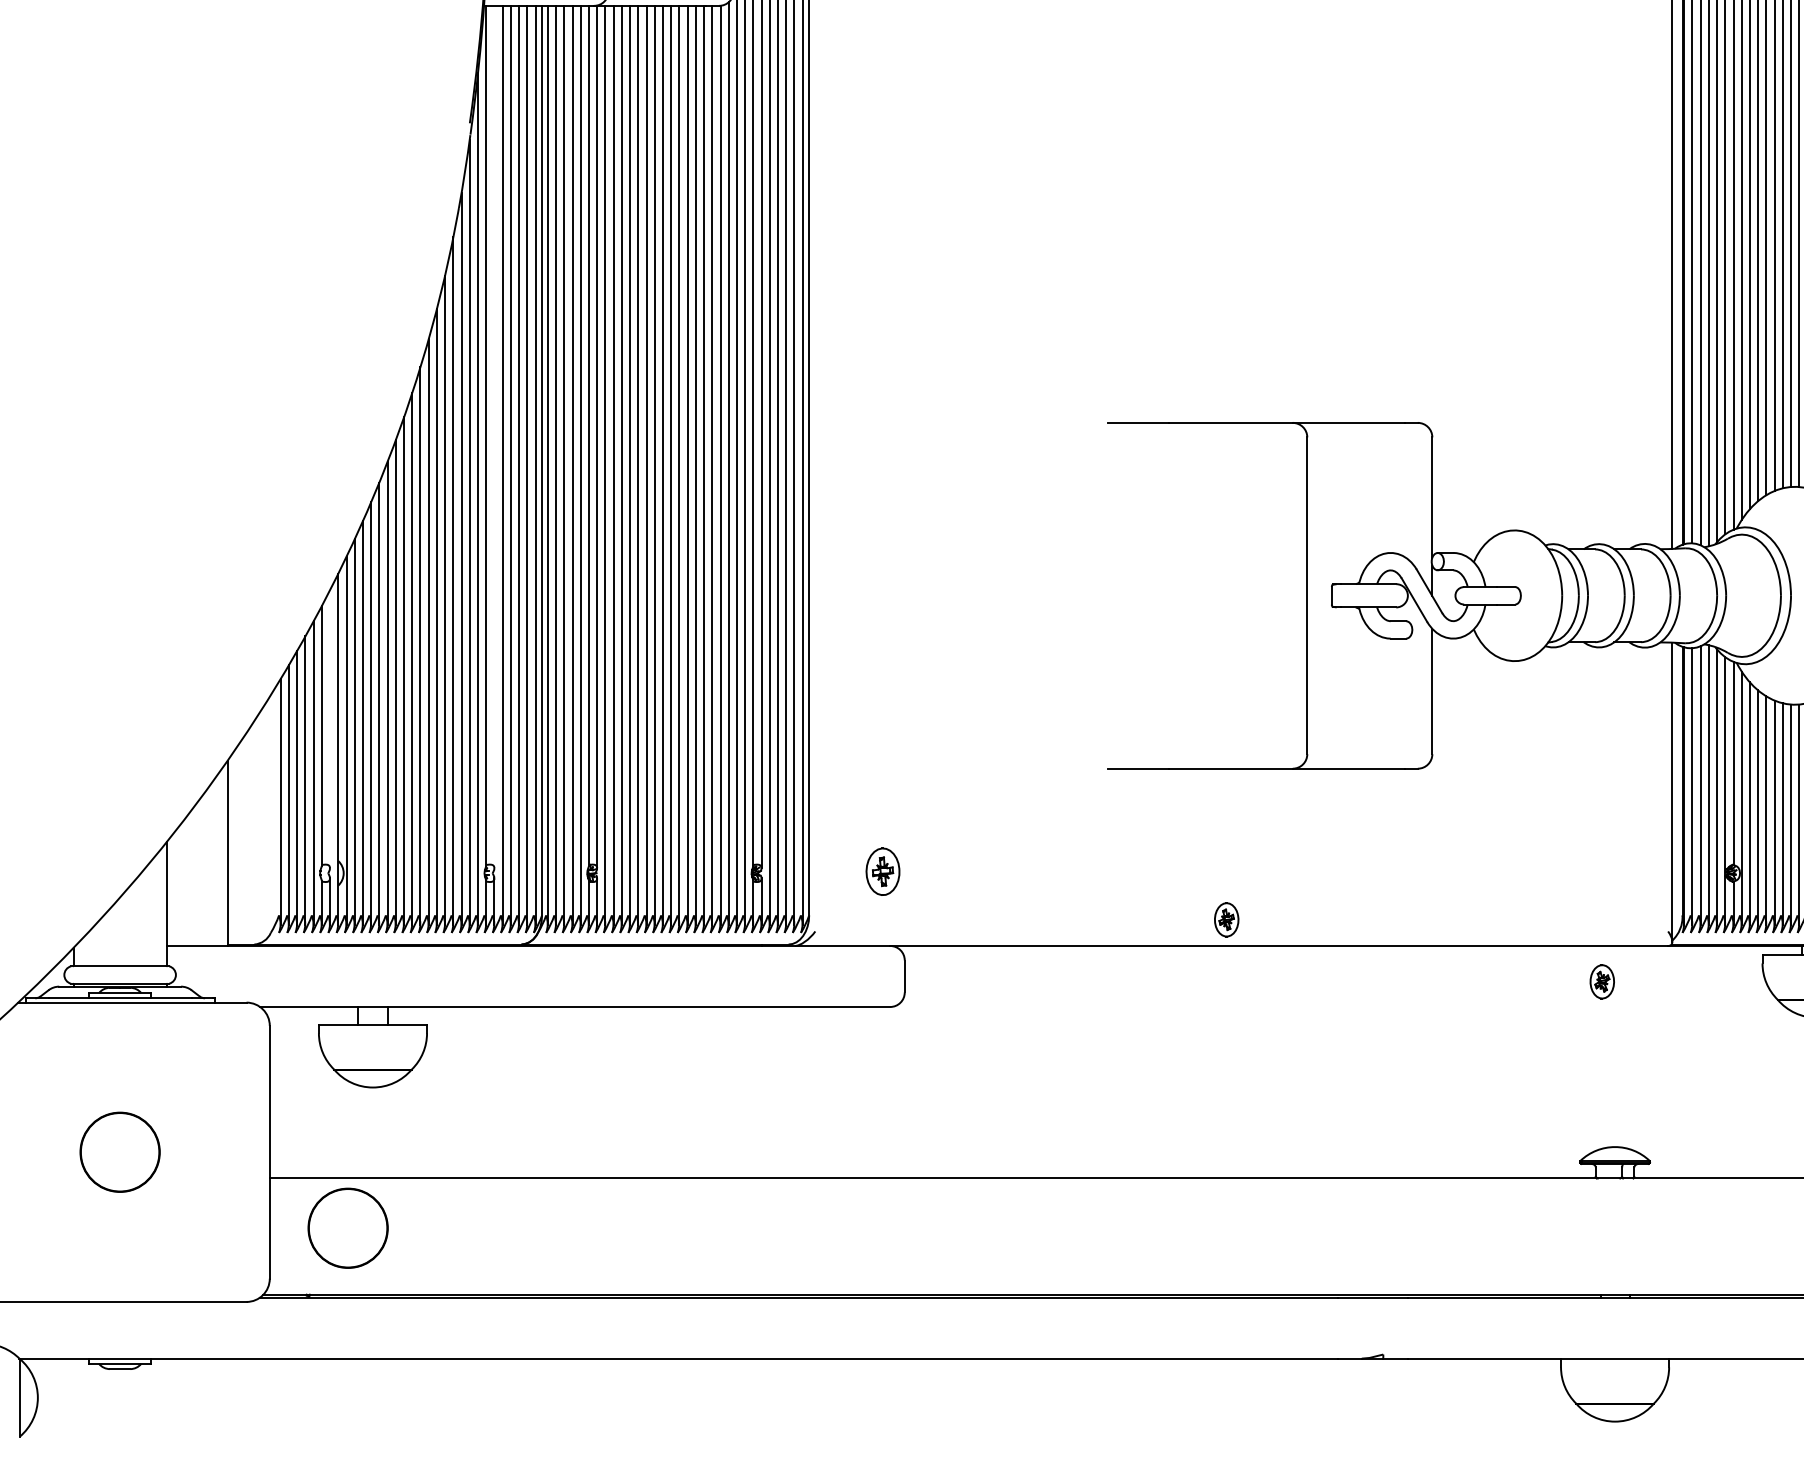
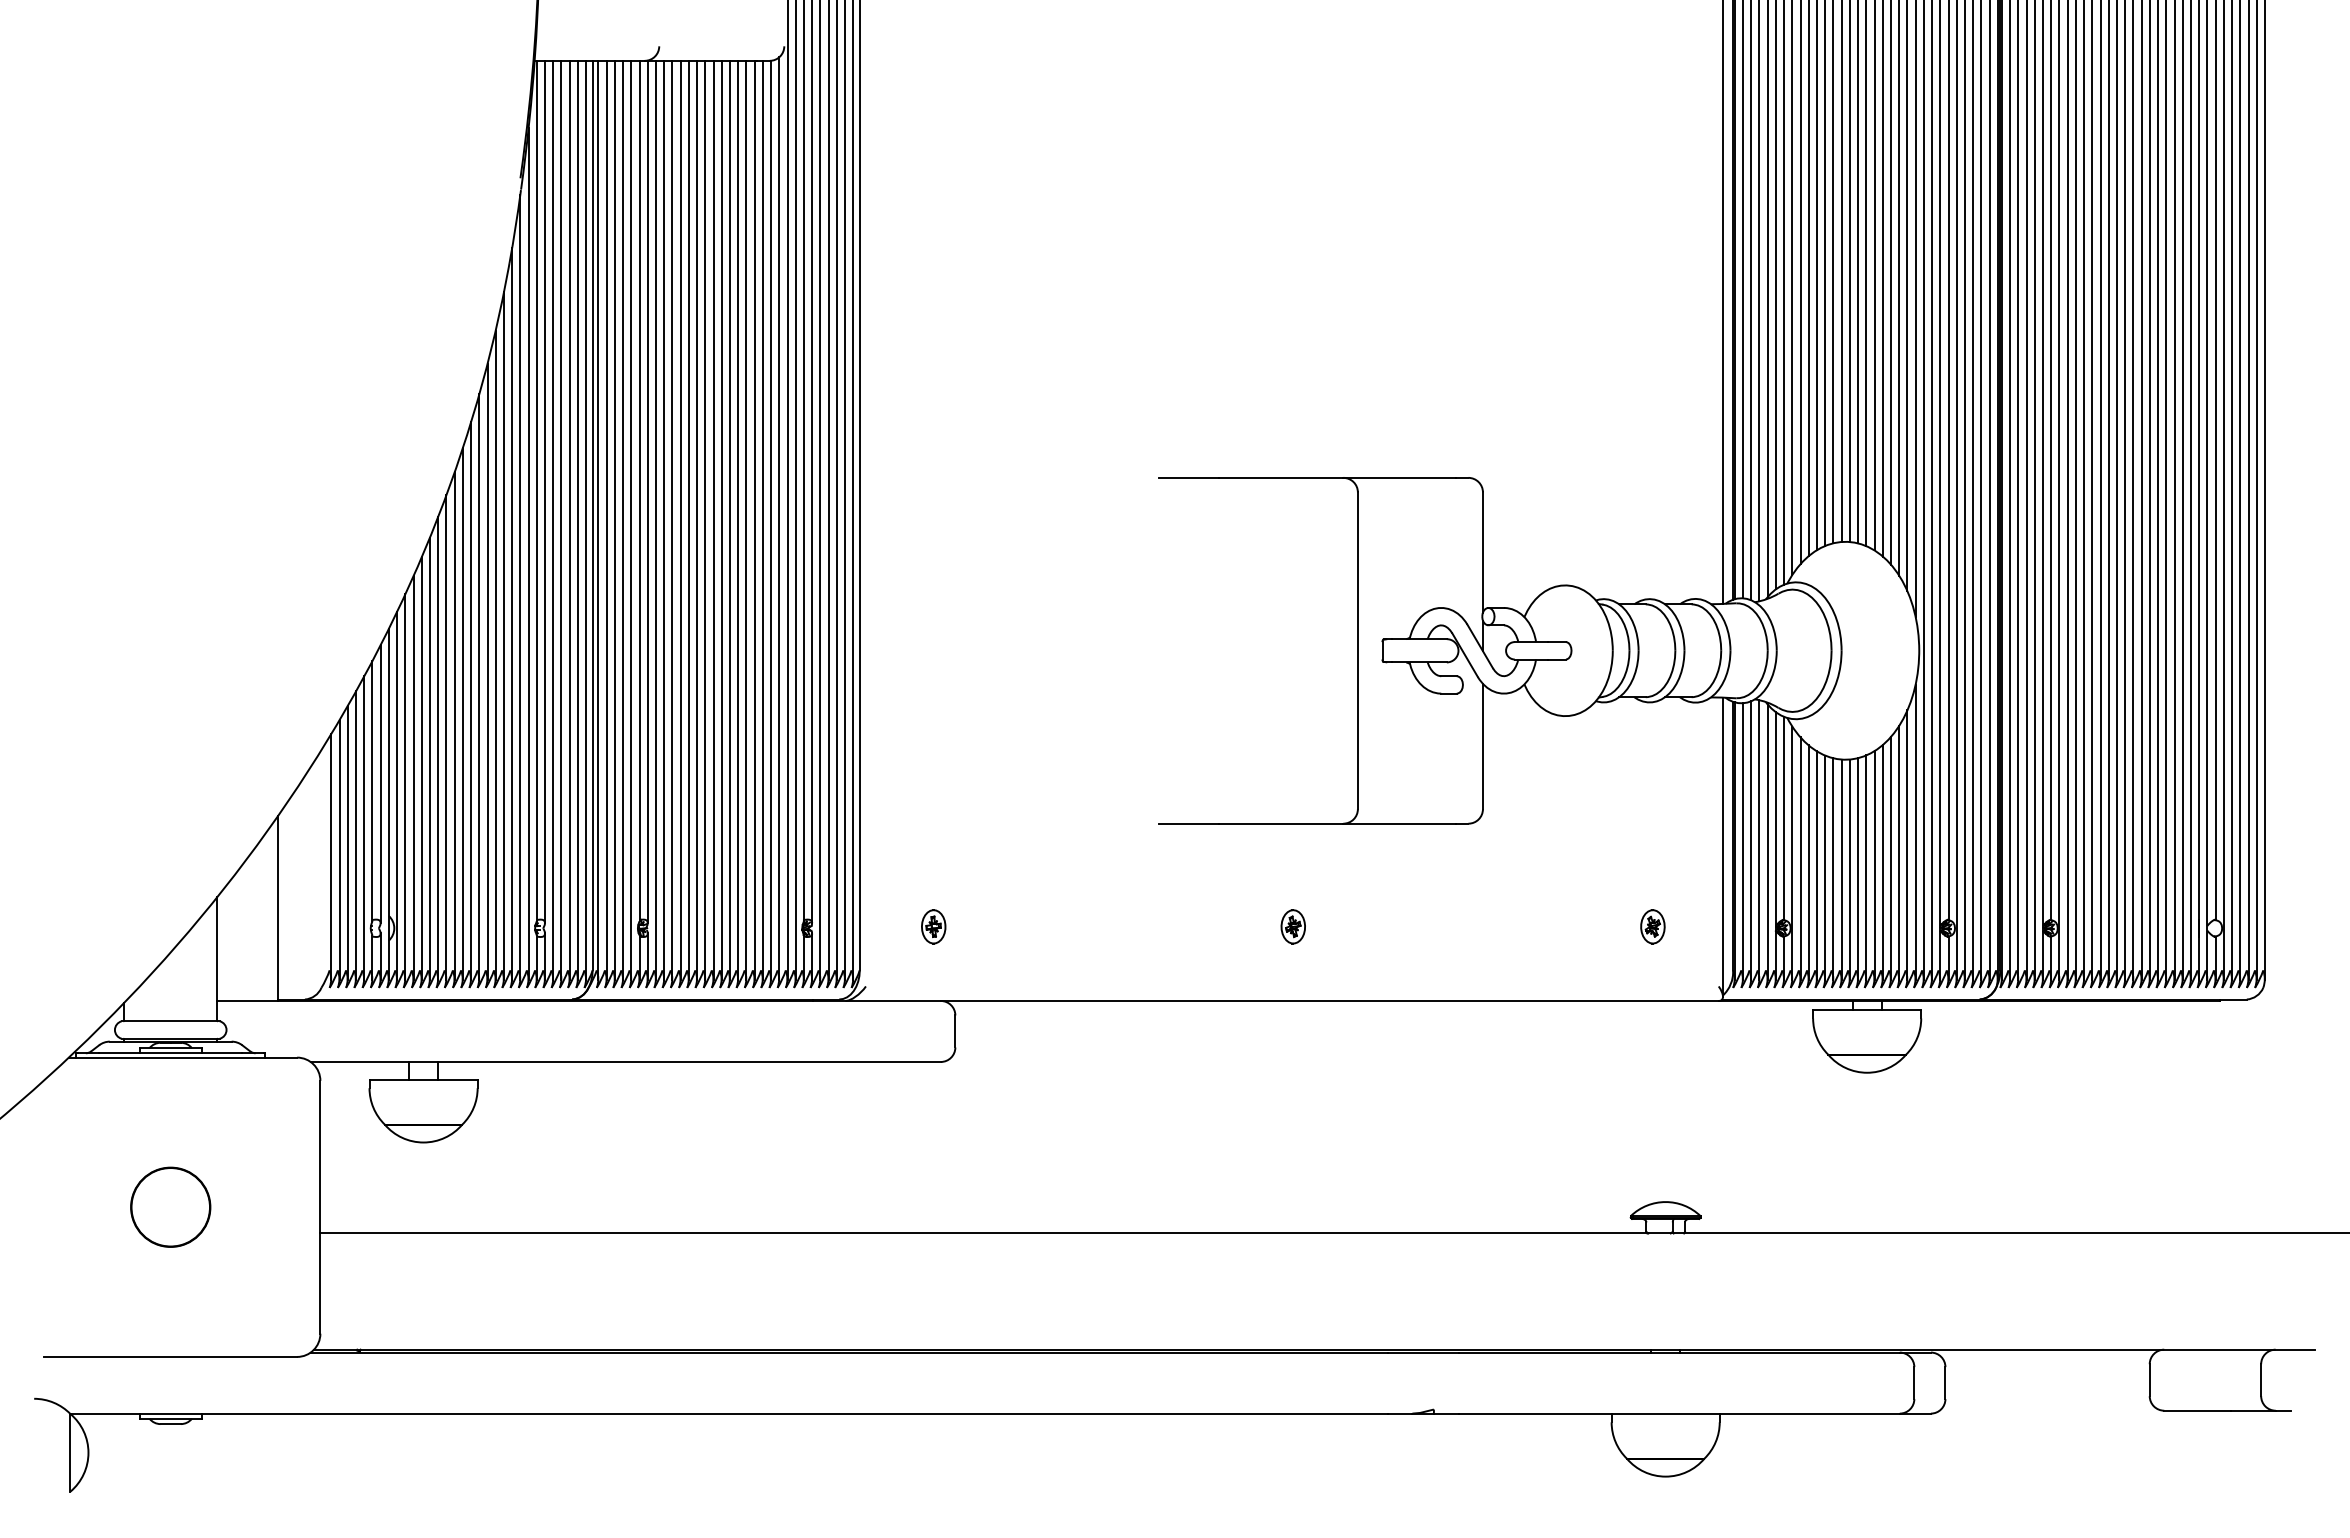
line: (494, 436) -> (545, 491), added
line: (329, 729) -> (380, 784), added
part: (882, 871) -> (933, 926), size x0.71
part: (1225, 919) -> (1292, 926), moved
part: (1601, 981) -> (1652, 926), moved
circle: (347, 1227) -> (398, 1282), removed

